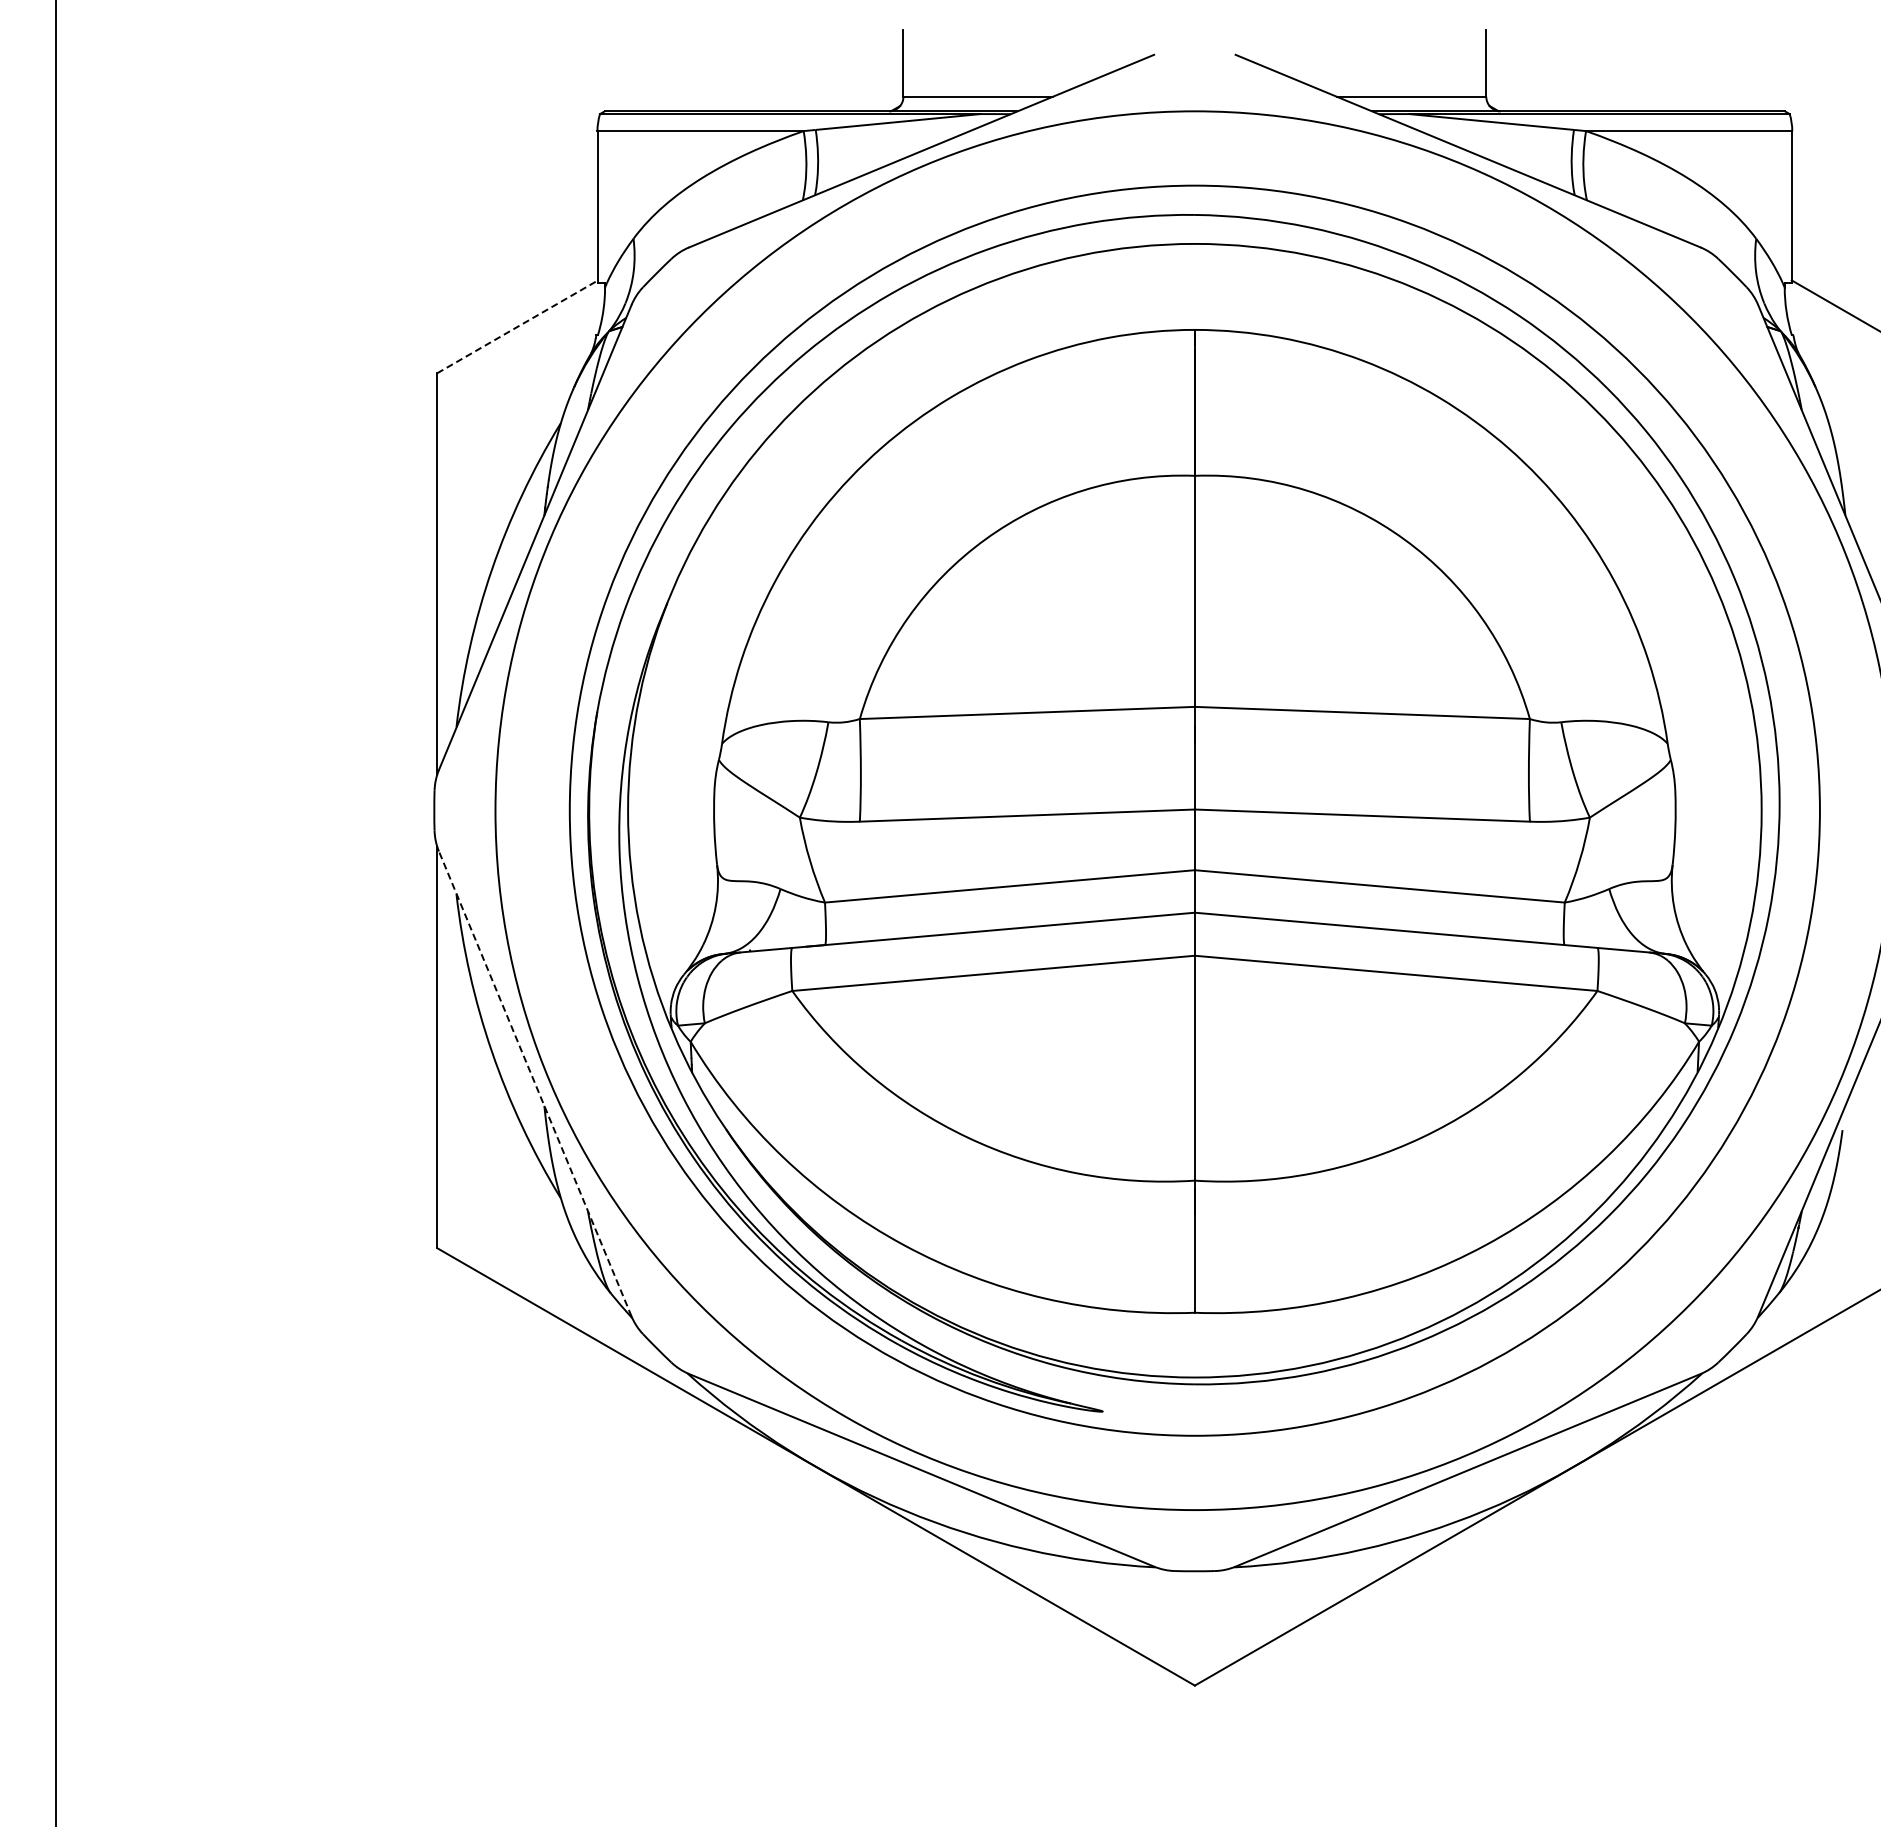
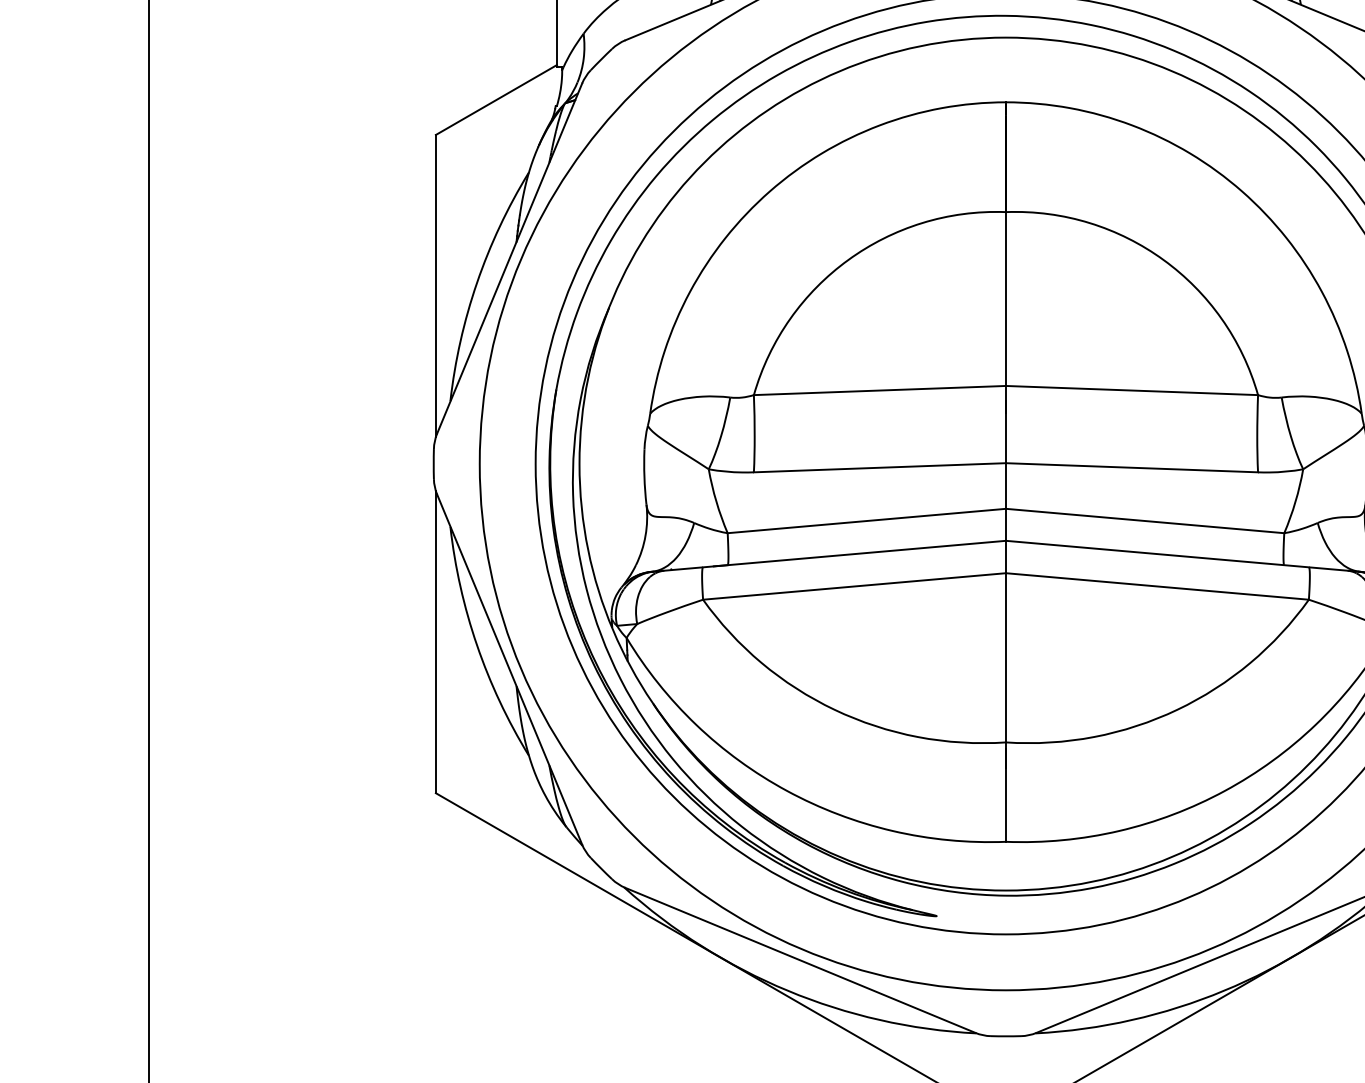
line: (517, 326) -> (496, 99), dashed -> solid
line: (535, 1083) -> (509, 669), dashed -> solid

